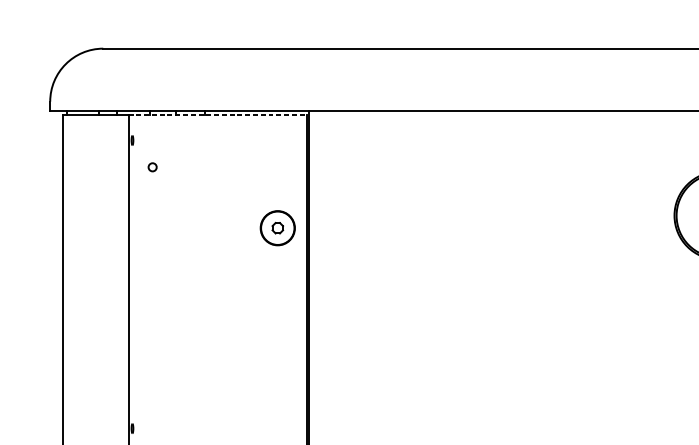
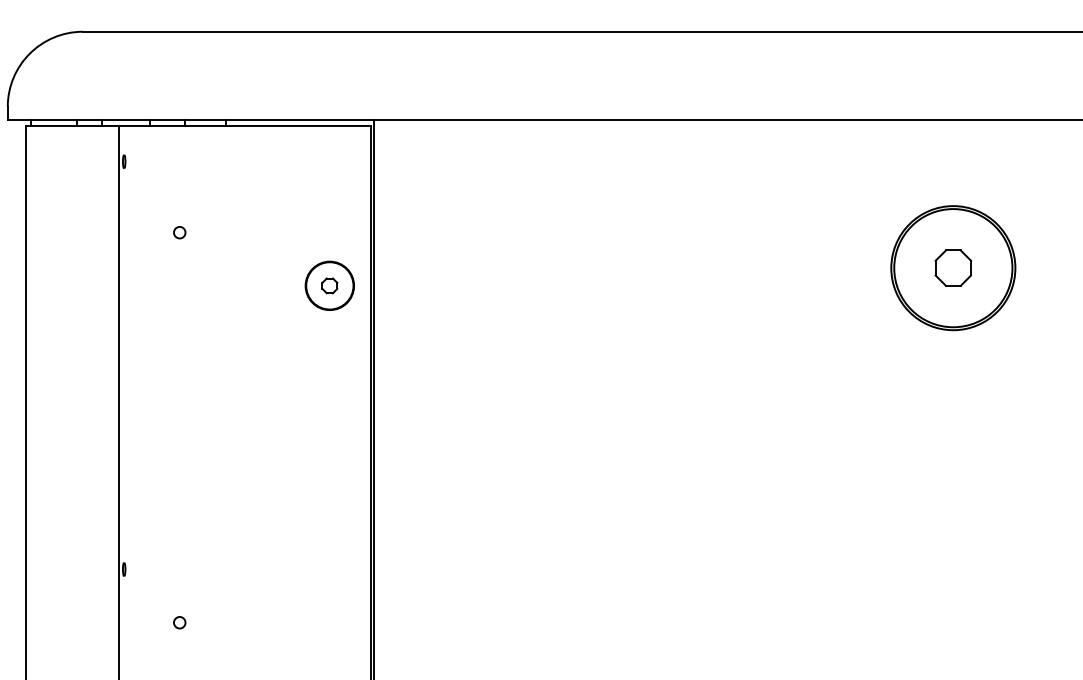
line: (218, 115) -> (245, 126), dashed -> solid
circle: (152, 167) -> (179, 232), moved

